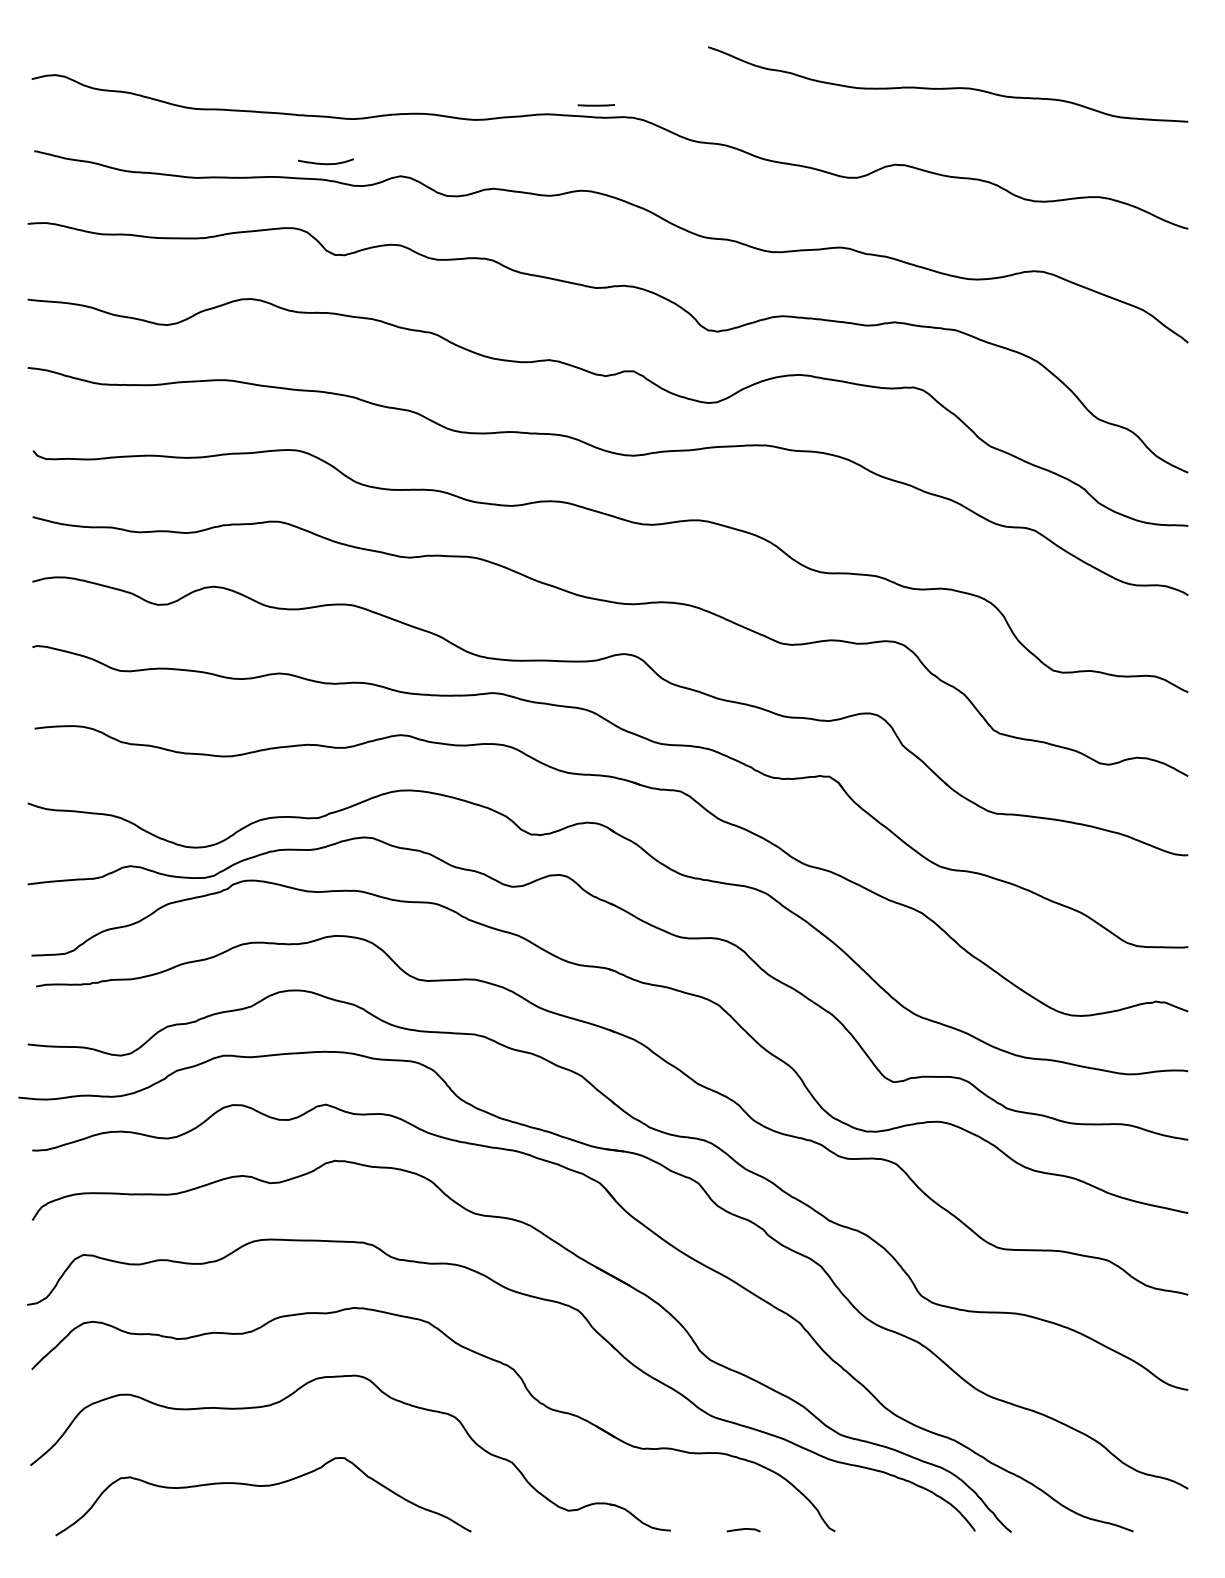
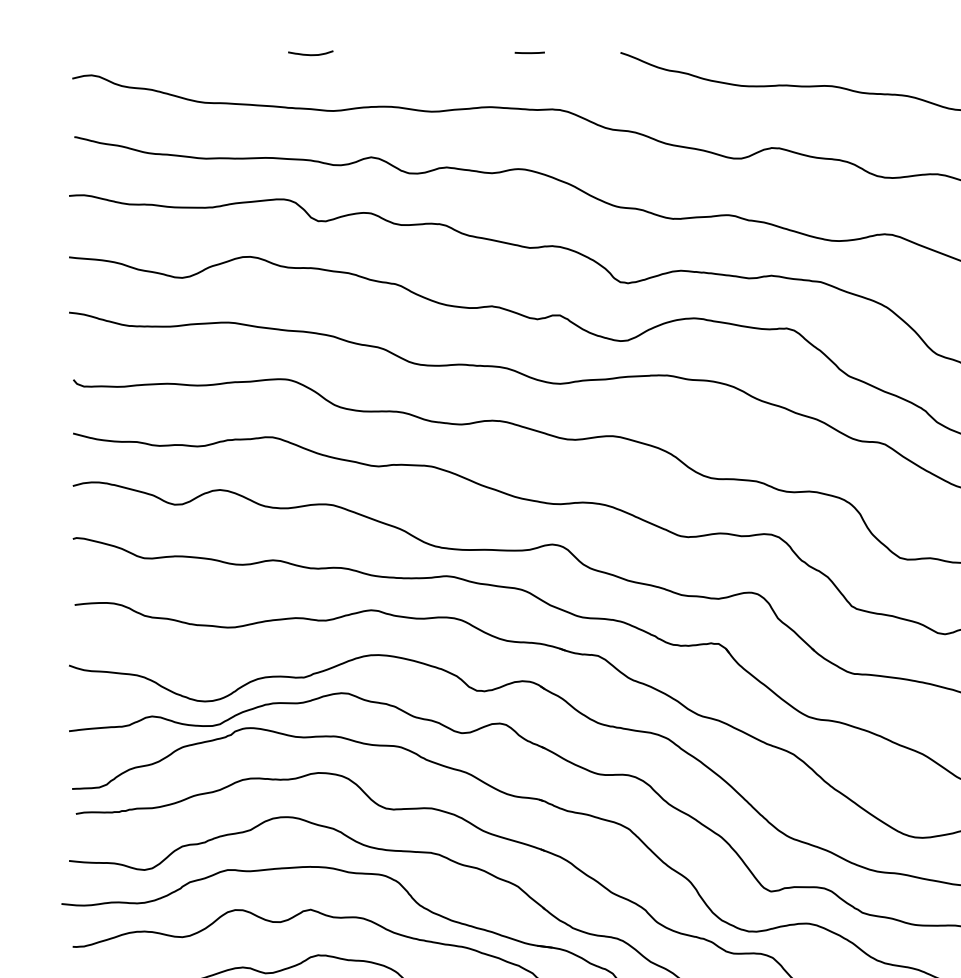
line: (595, 105) -> (529, 53), moved
curve: (325, 163) -> (310, 54), moved

